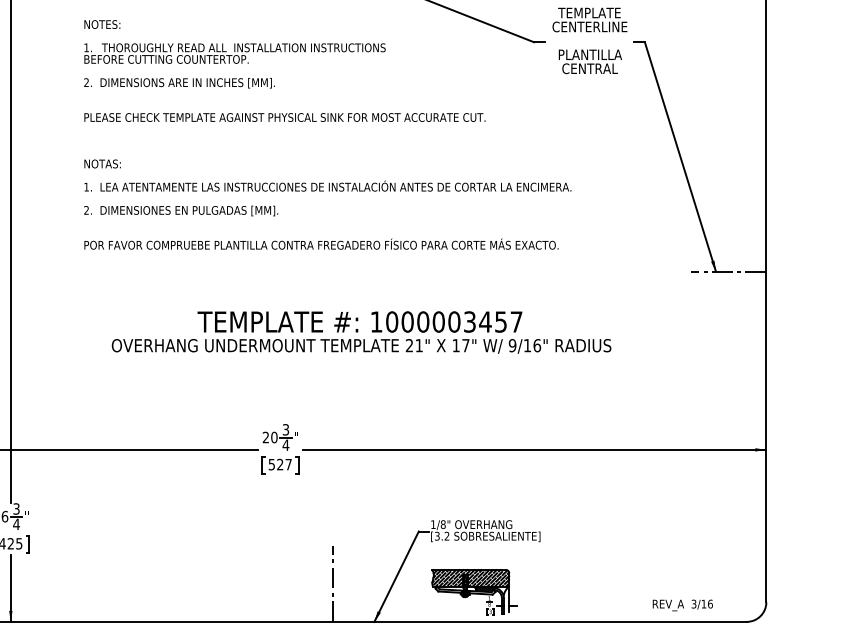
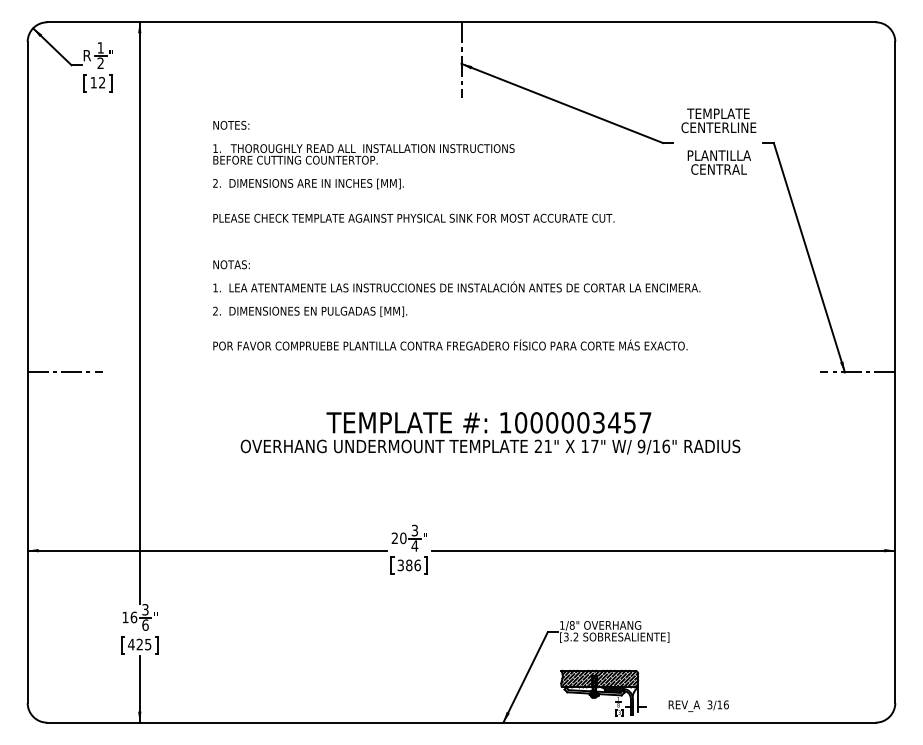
text: (280, 464) -> (409, 565), 527 -> 386
text: (16, 523) -> (145, 624), 4 -> 6
line: (332, 583) -> (461, 684), removed
text: (682, 604) -> (698, 705), moved

